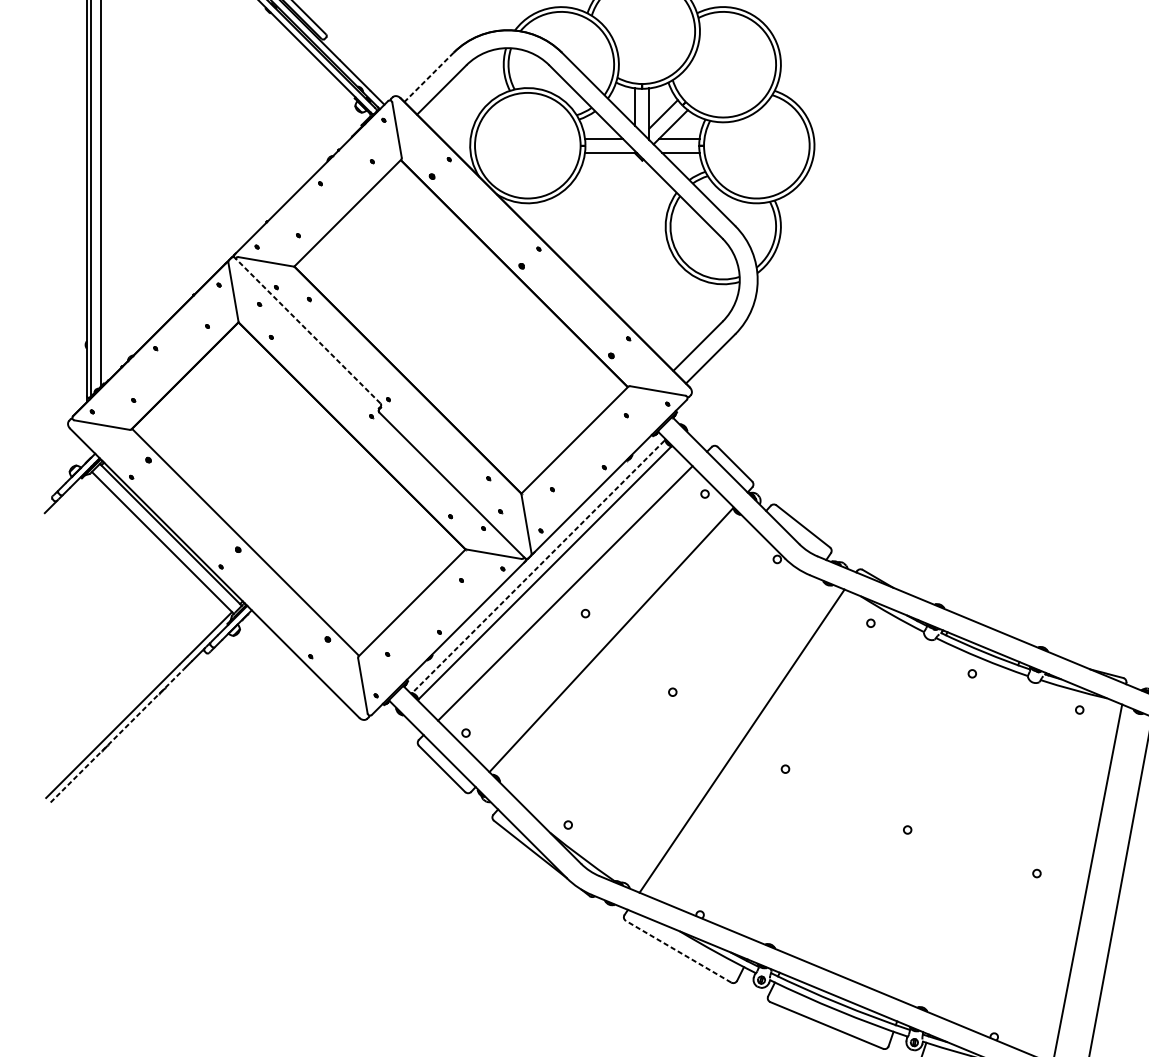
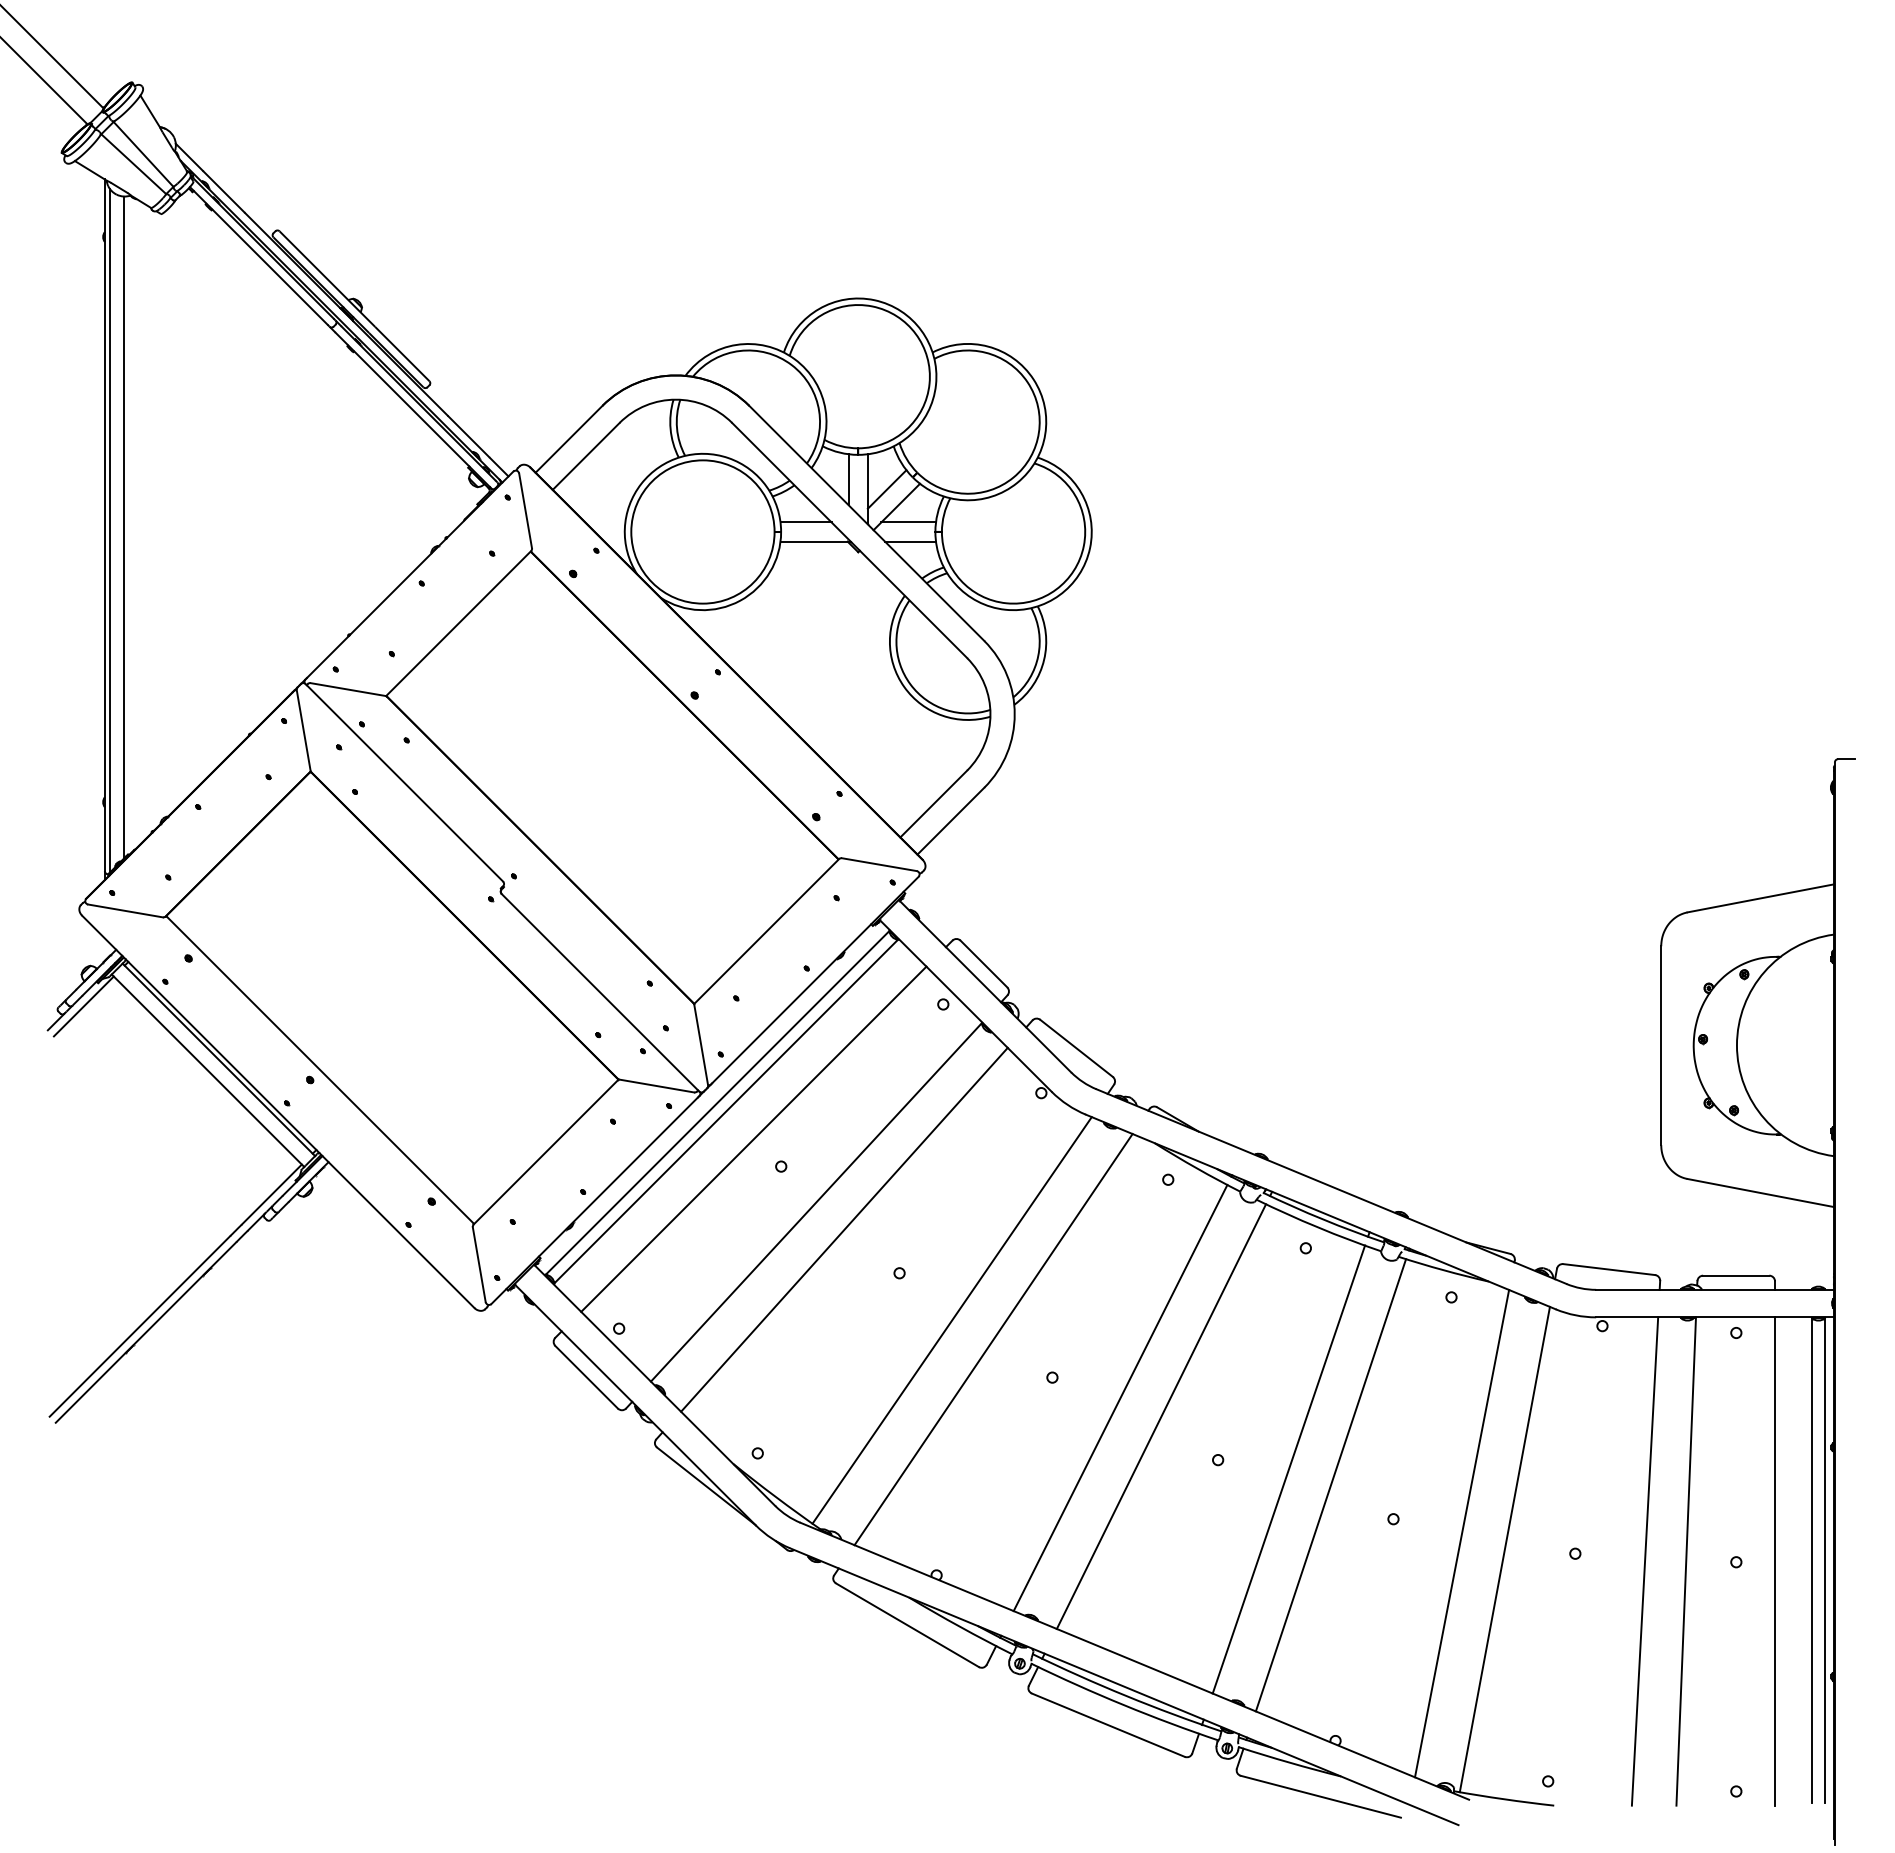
line: (428, 77) -> (568, 439), dashed -> solid
line: (307, 330) -> (404, 782), dashed -> solid
line: (71, 495) -> (83, 1006), added
line: (538, 567) -> (717, 1103), dashed -> solid
line: (632, 659) -> (844, 1229), added
line: (711, 727) -> (951, 1320), added
line: (117, 735) -> (146, 1332), dashed -> solid
line: (835, 783) -> (1120, 1397), added
line: (865, 797) -> (1161, 1416), added
line: (959, 836) -> (1288, 1469), added
line: (990, 848) -> (1330, 1485), added
line: (678, 951) -> (907, 1625), dashed -> solid

